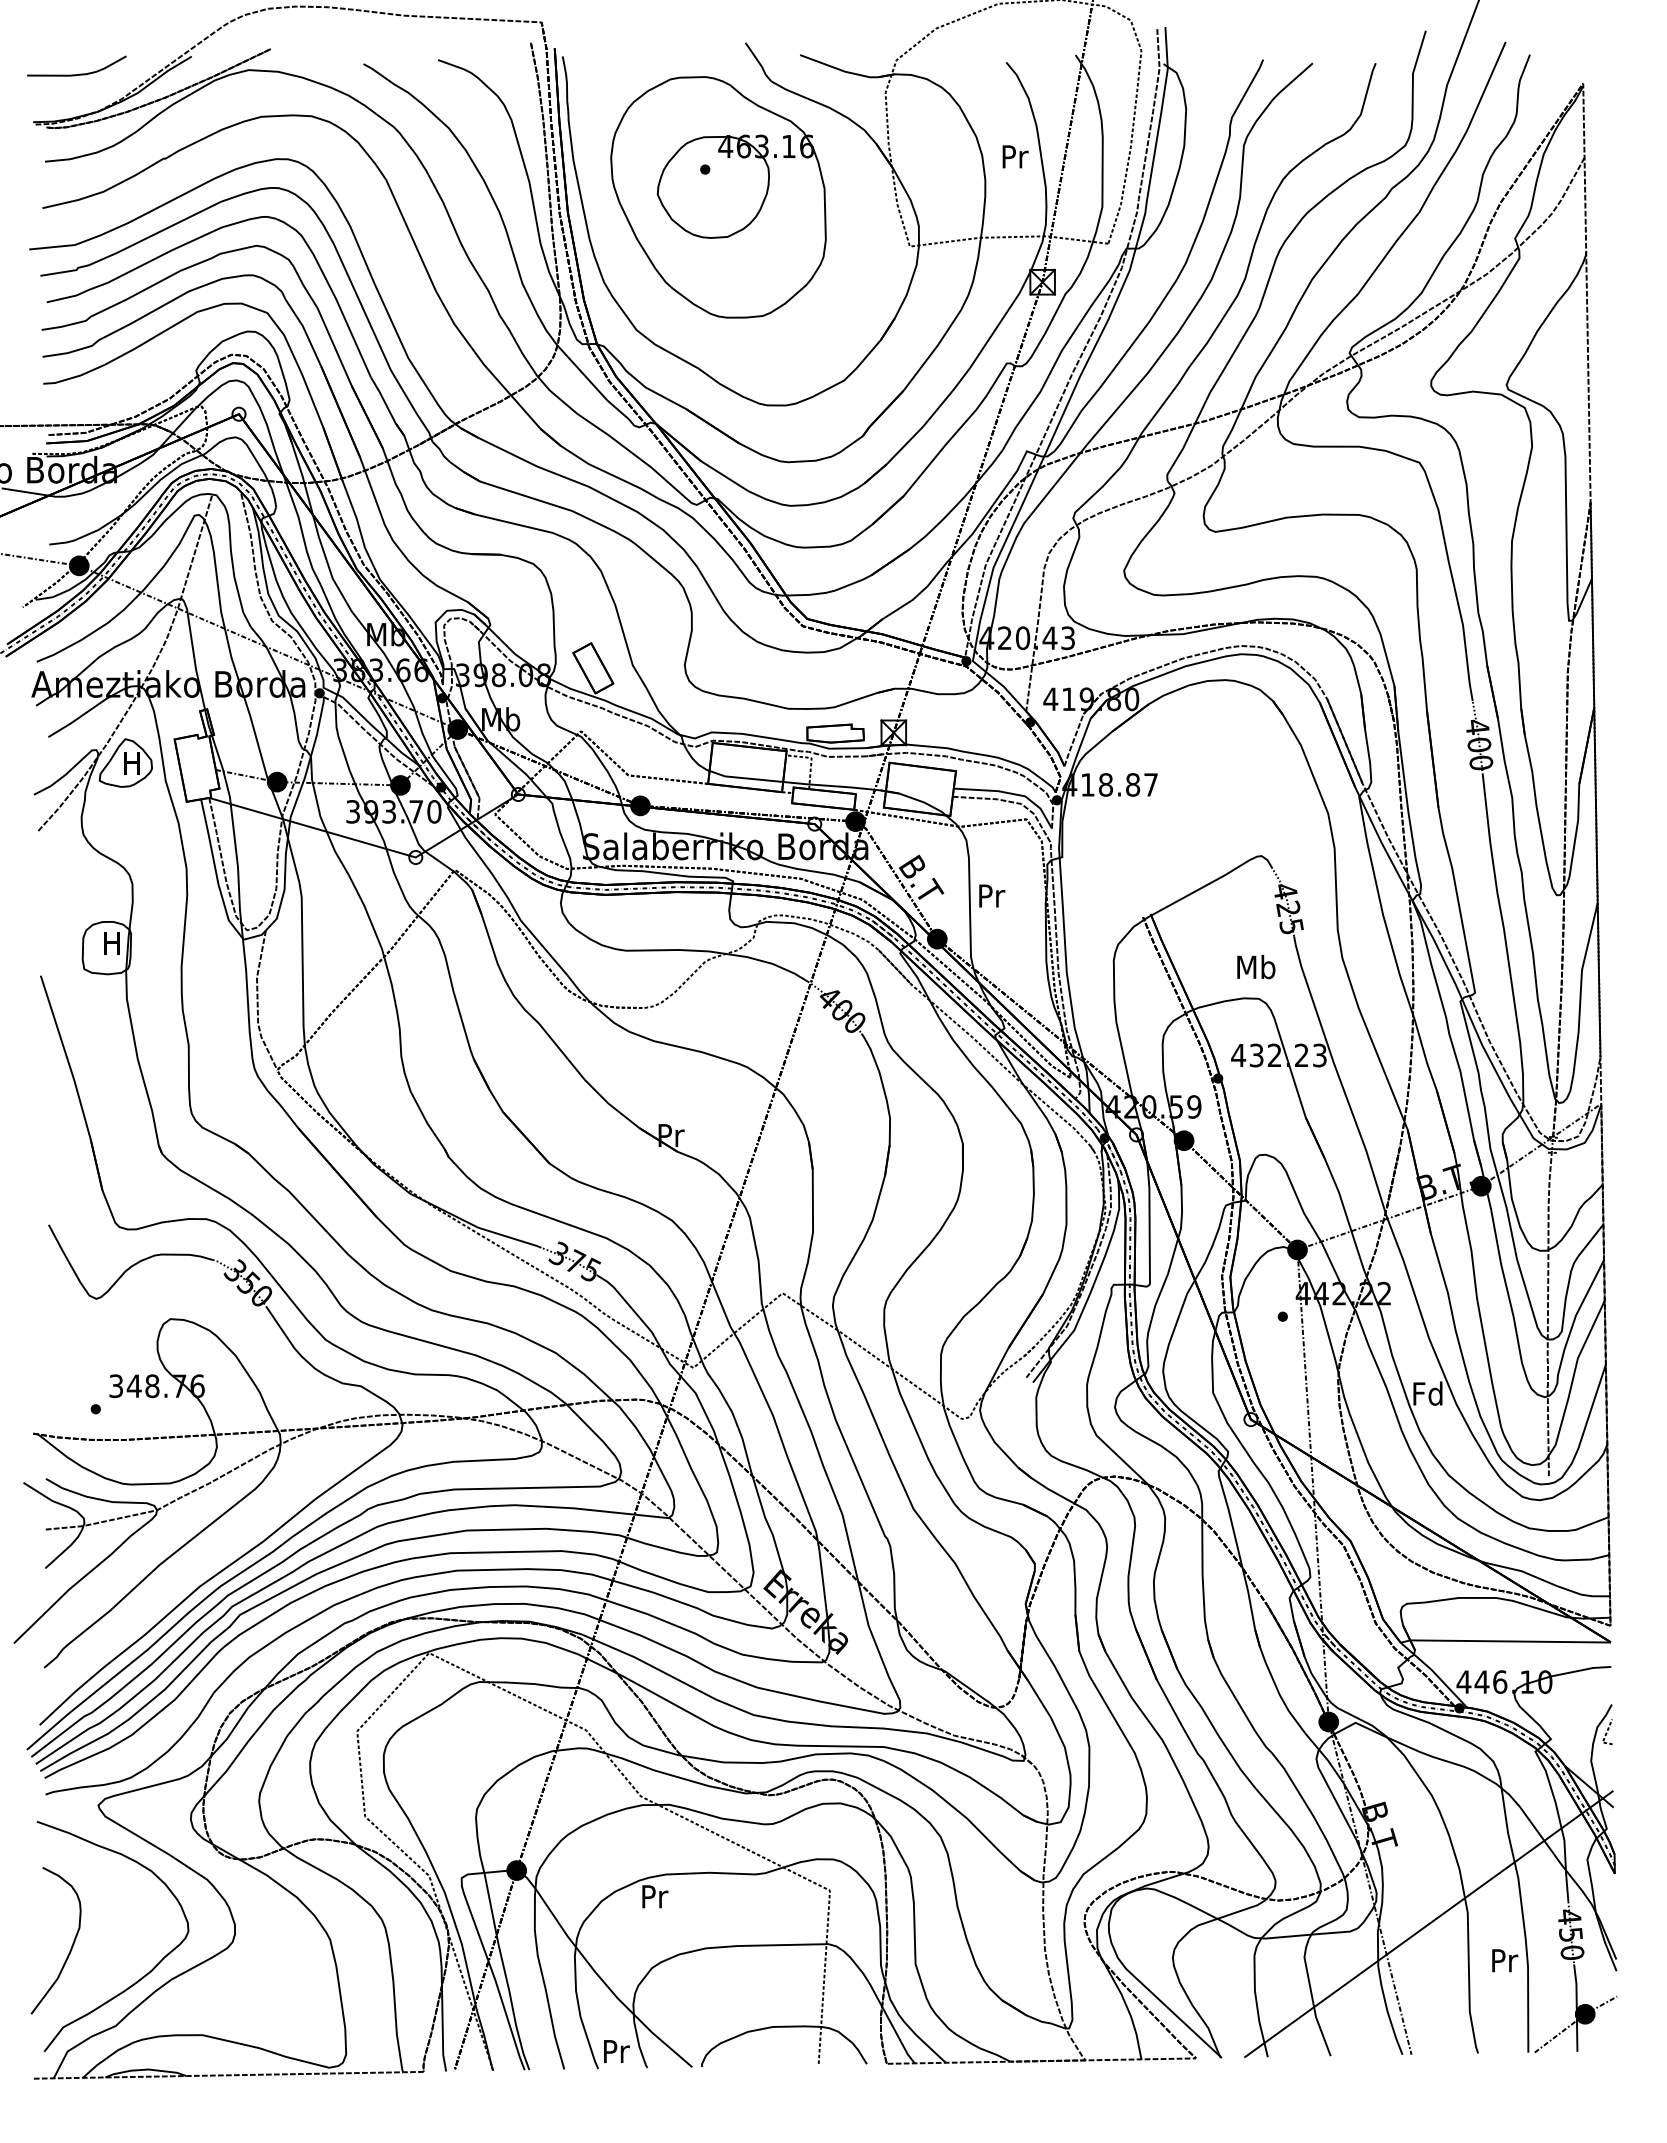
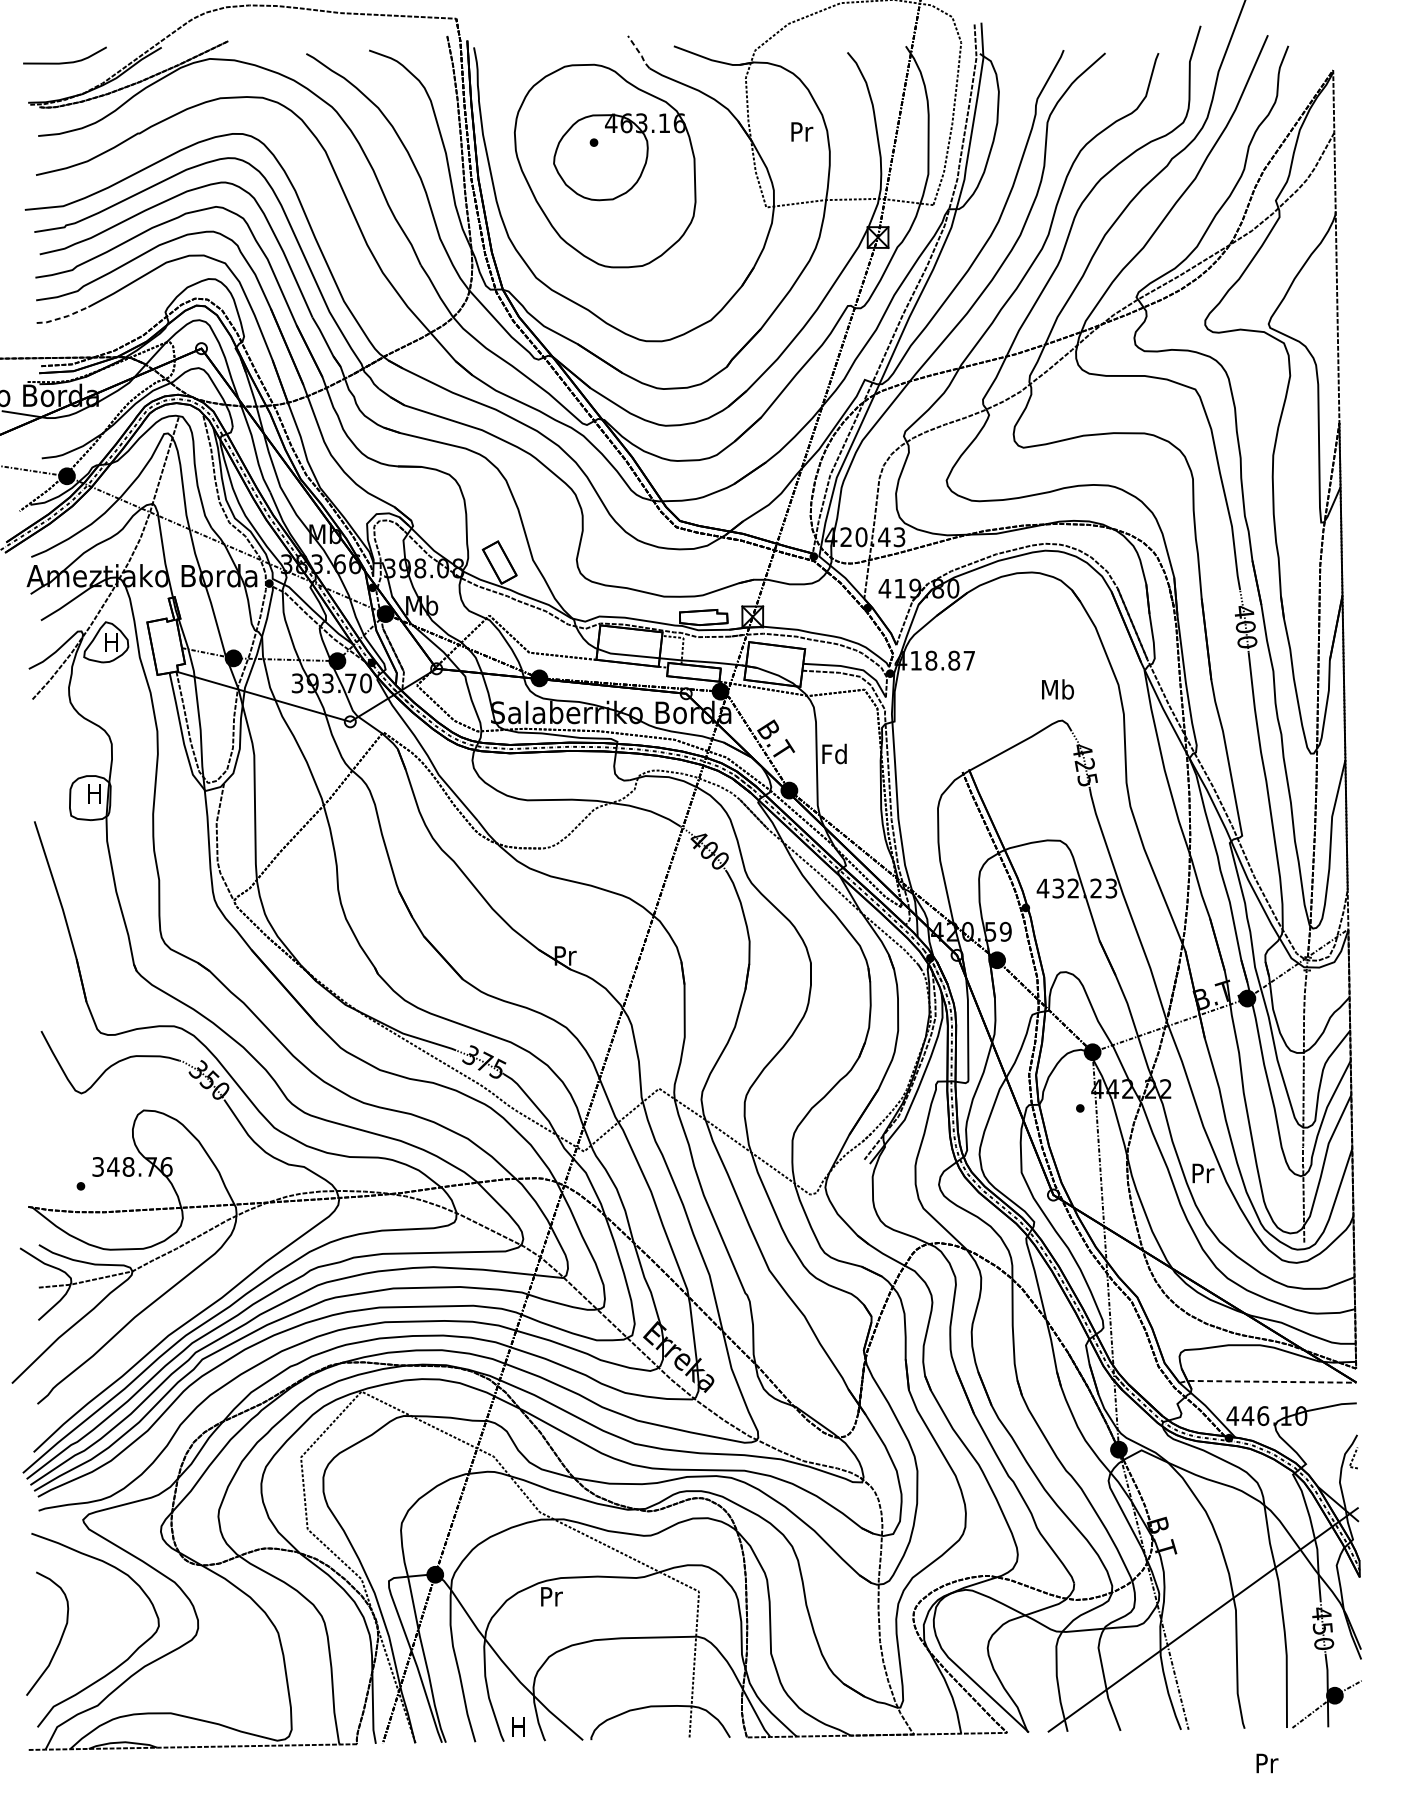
line: (759, 62) -> (639, 52), solid -> dashed
text: (1015, 156) -> (802, 131), moved
line: (75, 377) -> (63, 317), solid -> dashed
text: (990, 895) -> (834, 753), Pr -> Fd
text: (1256, 967) -> (1058, 689), moved
text: (1427, 1393) -> (1202, 1173), Fd -> Pr
line: (1505, 1641) -> (1267, 1381), solid -> dashed
text: (1505, 1960) -> (1267, 1763), moved
text: (616, 2051) -> (519, 1727), Pr -> H

